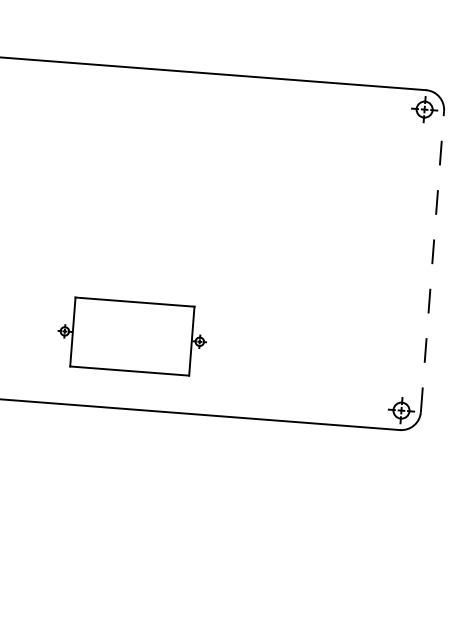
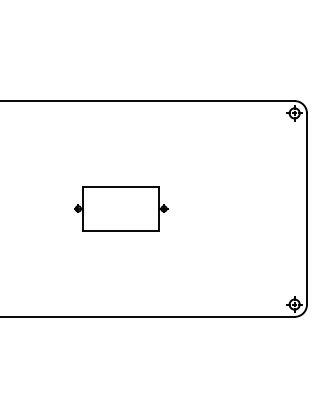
line: (433, 262) -> (307, 209), dashed -> solid
part: (132, 335) -> (121, 208), moved

